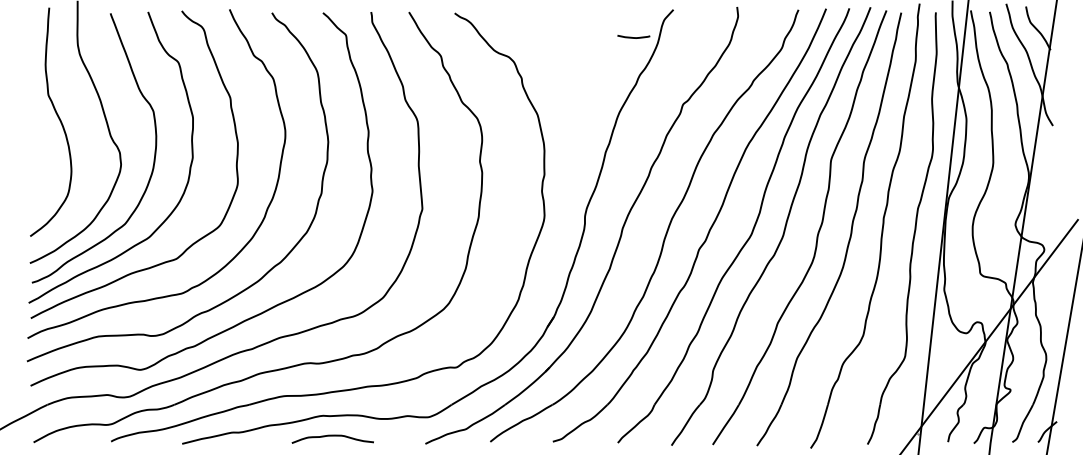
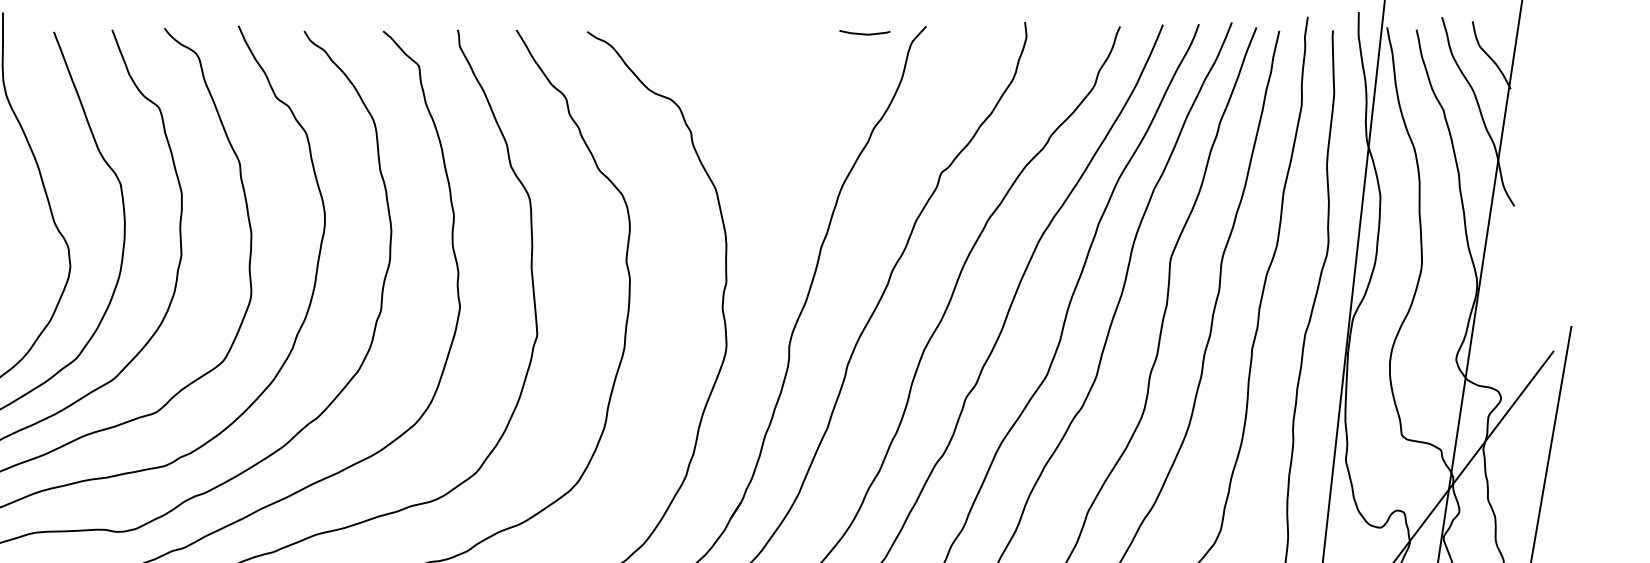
curve: (633, 37) -> (864, 33), moved

